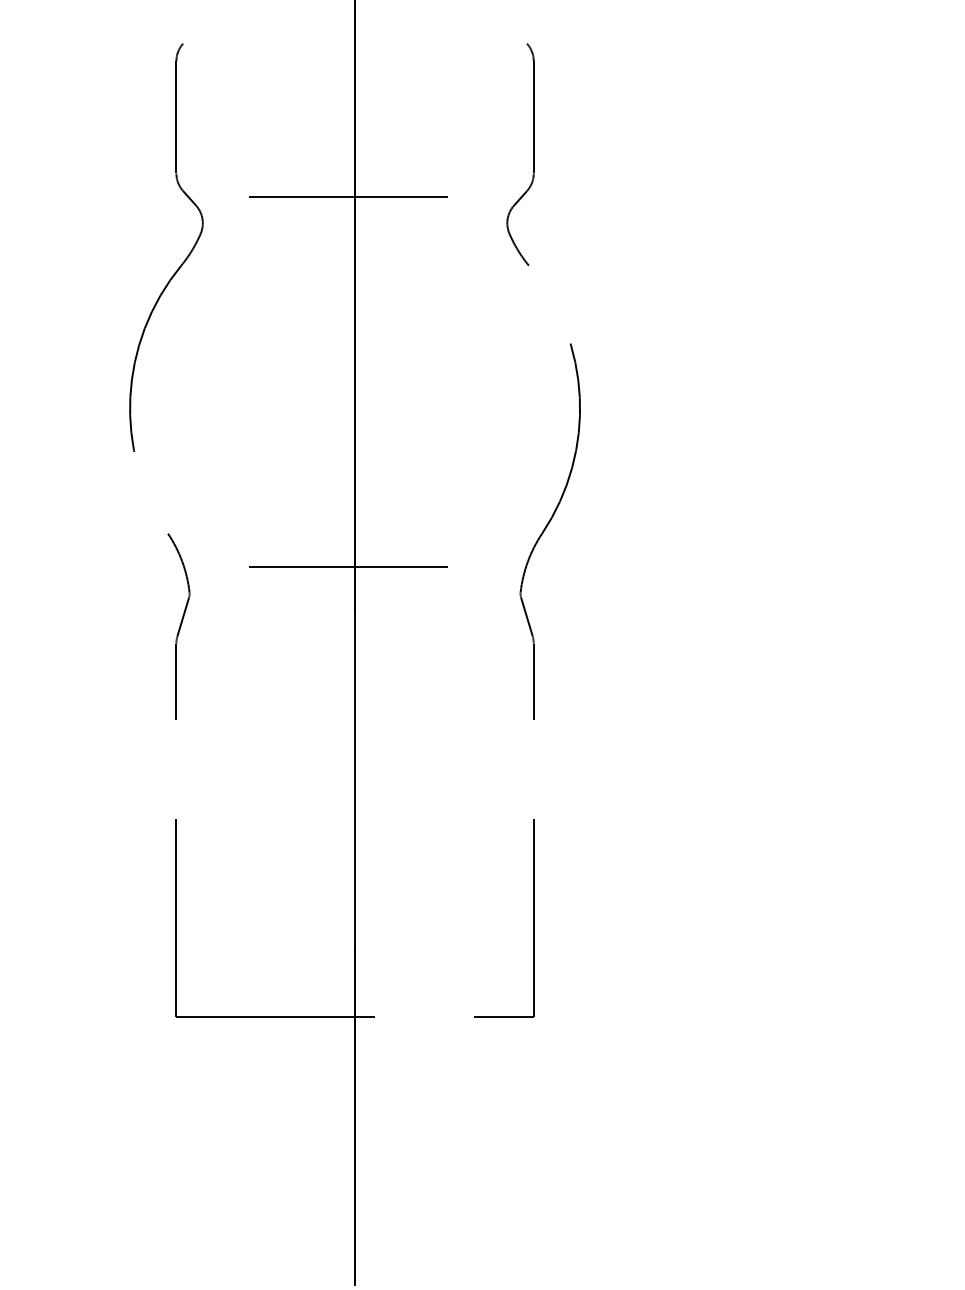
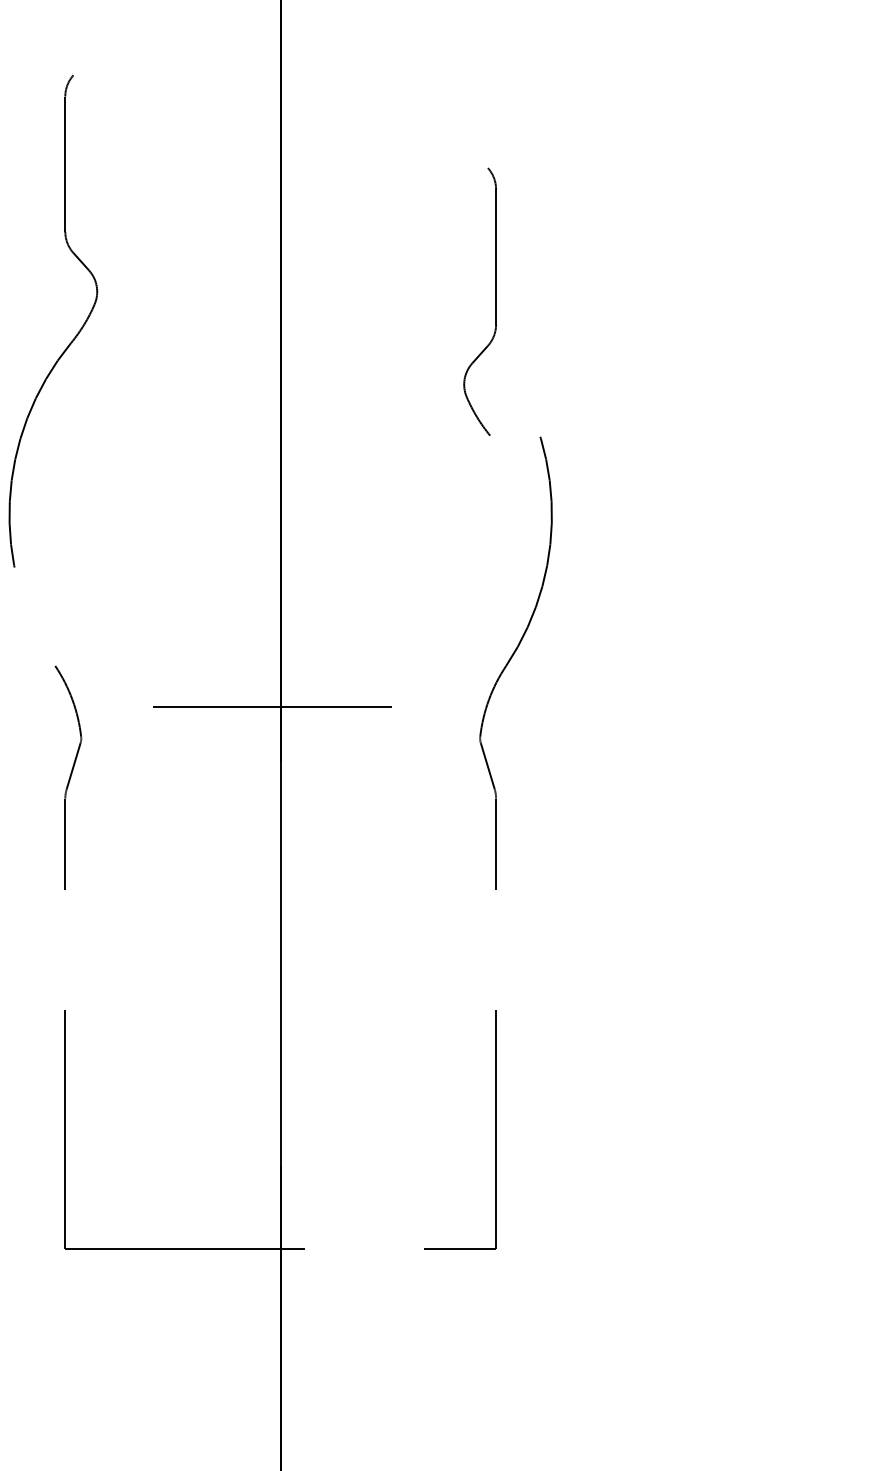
part: (533, 154) -> (495, 301), moved
line: (354, 196) -> (280, 259), removed

